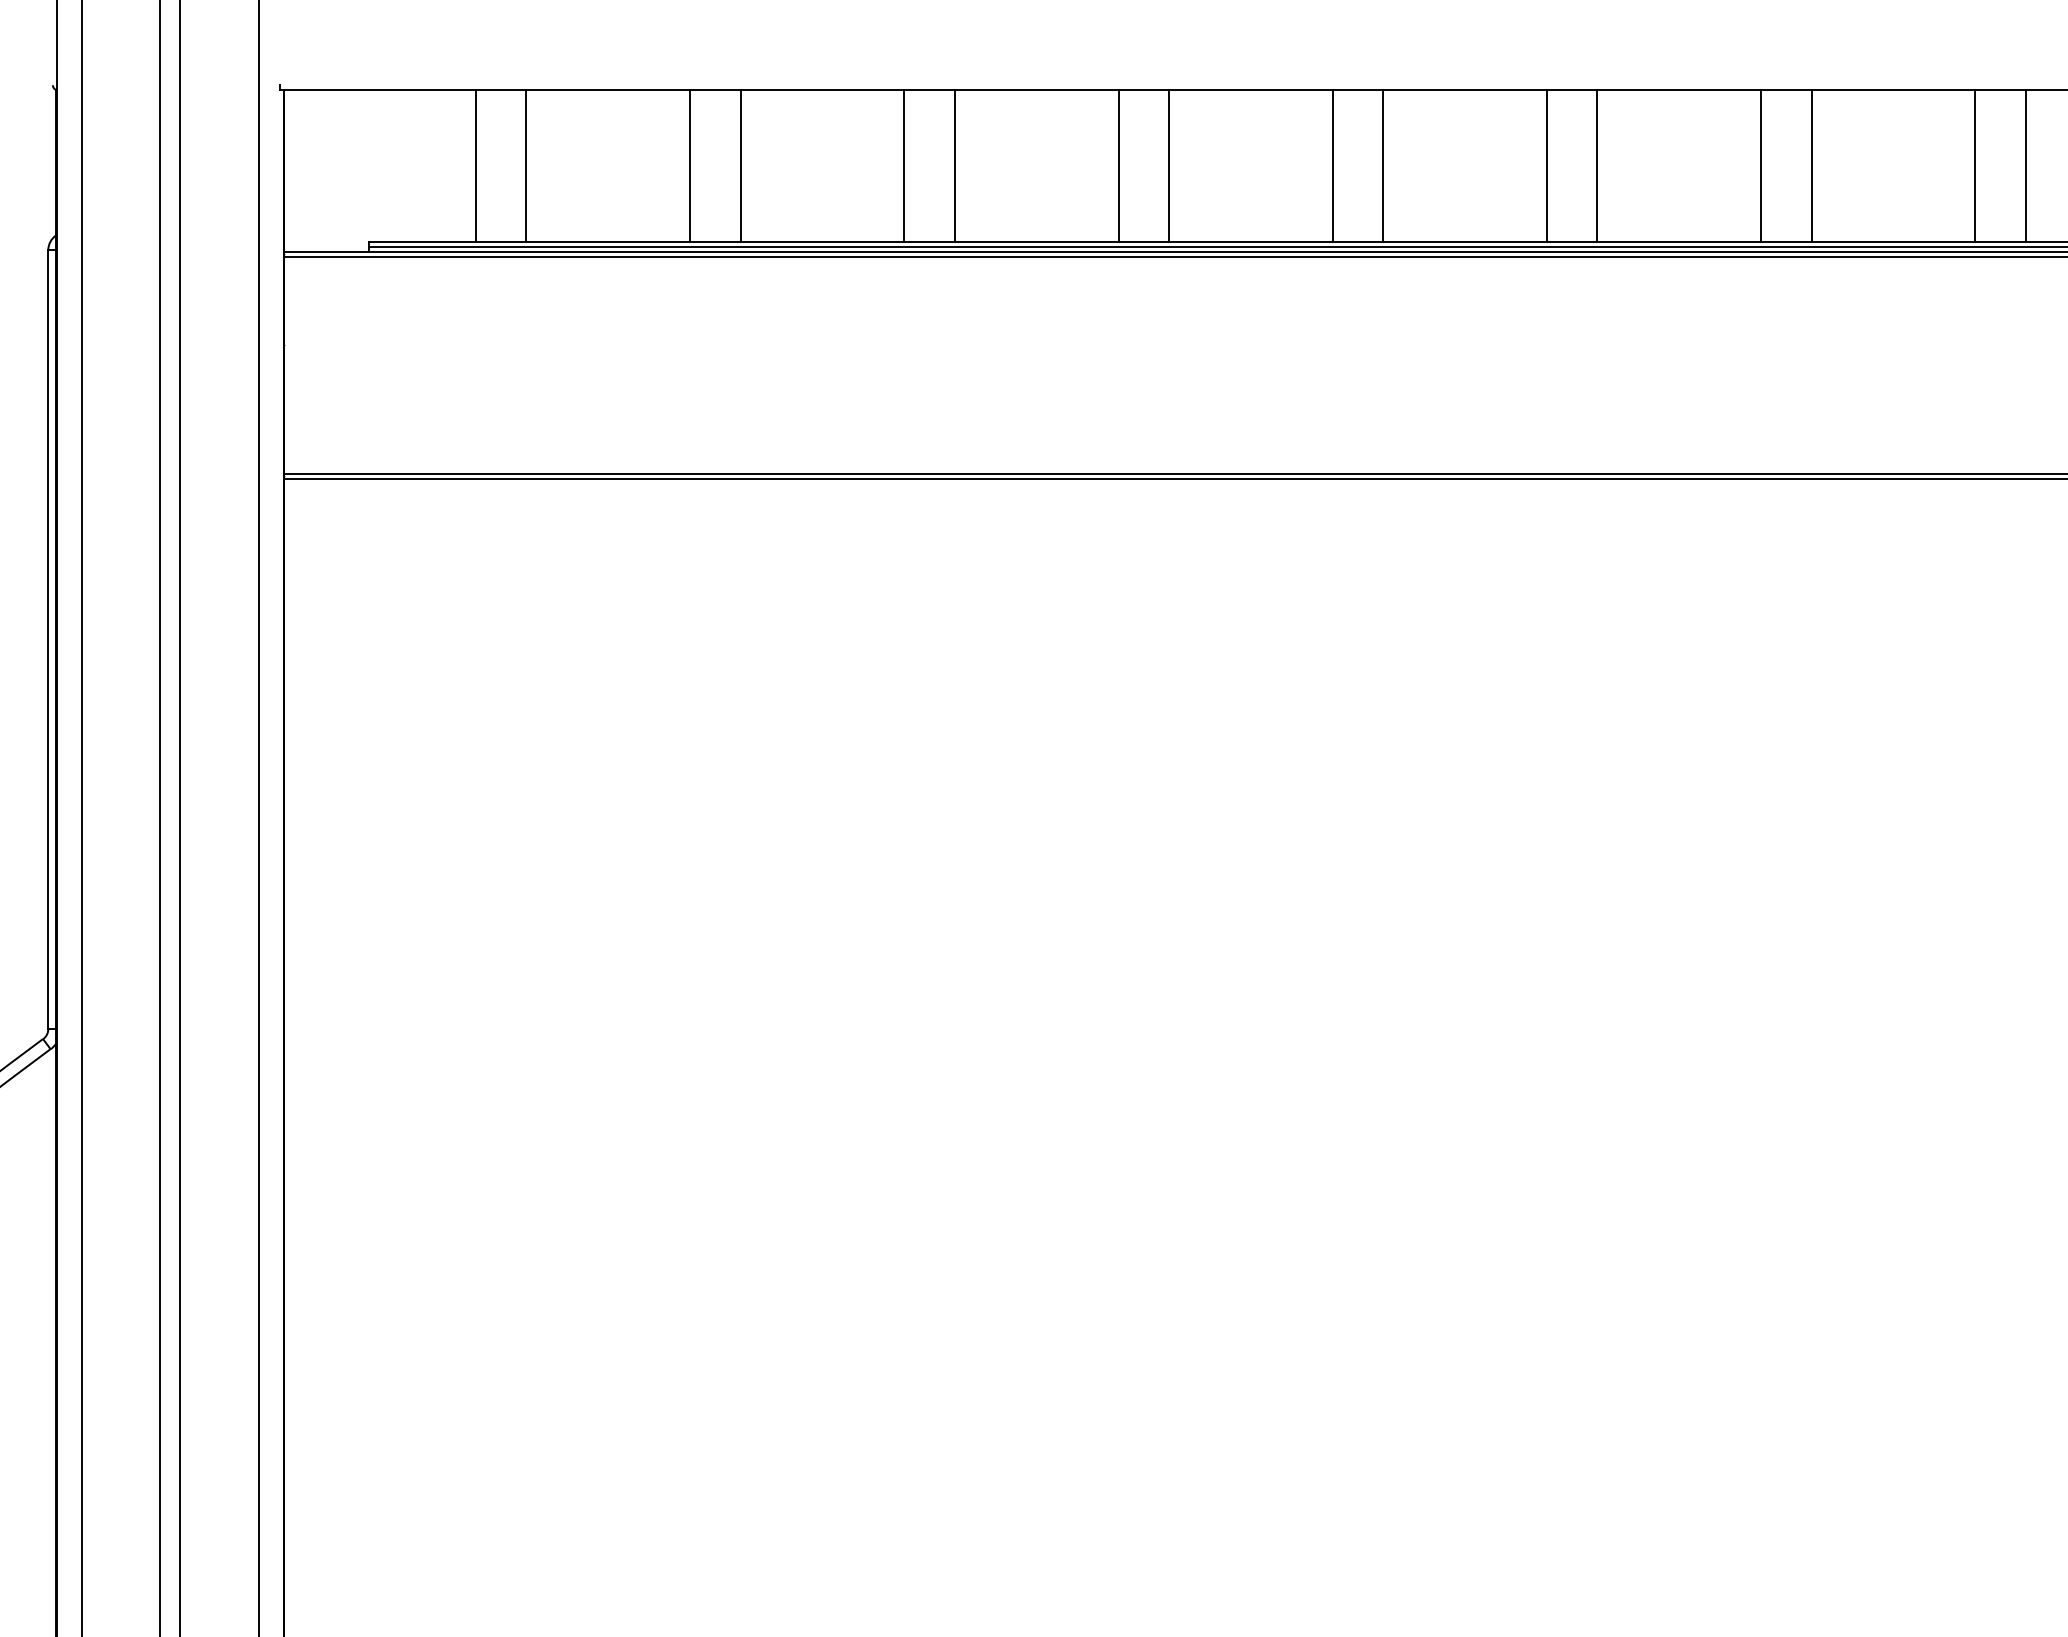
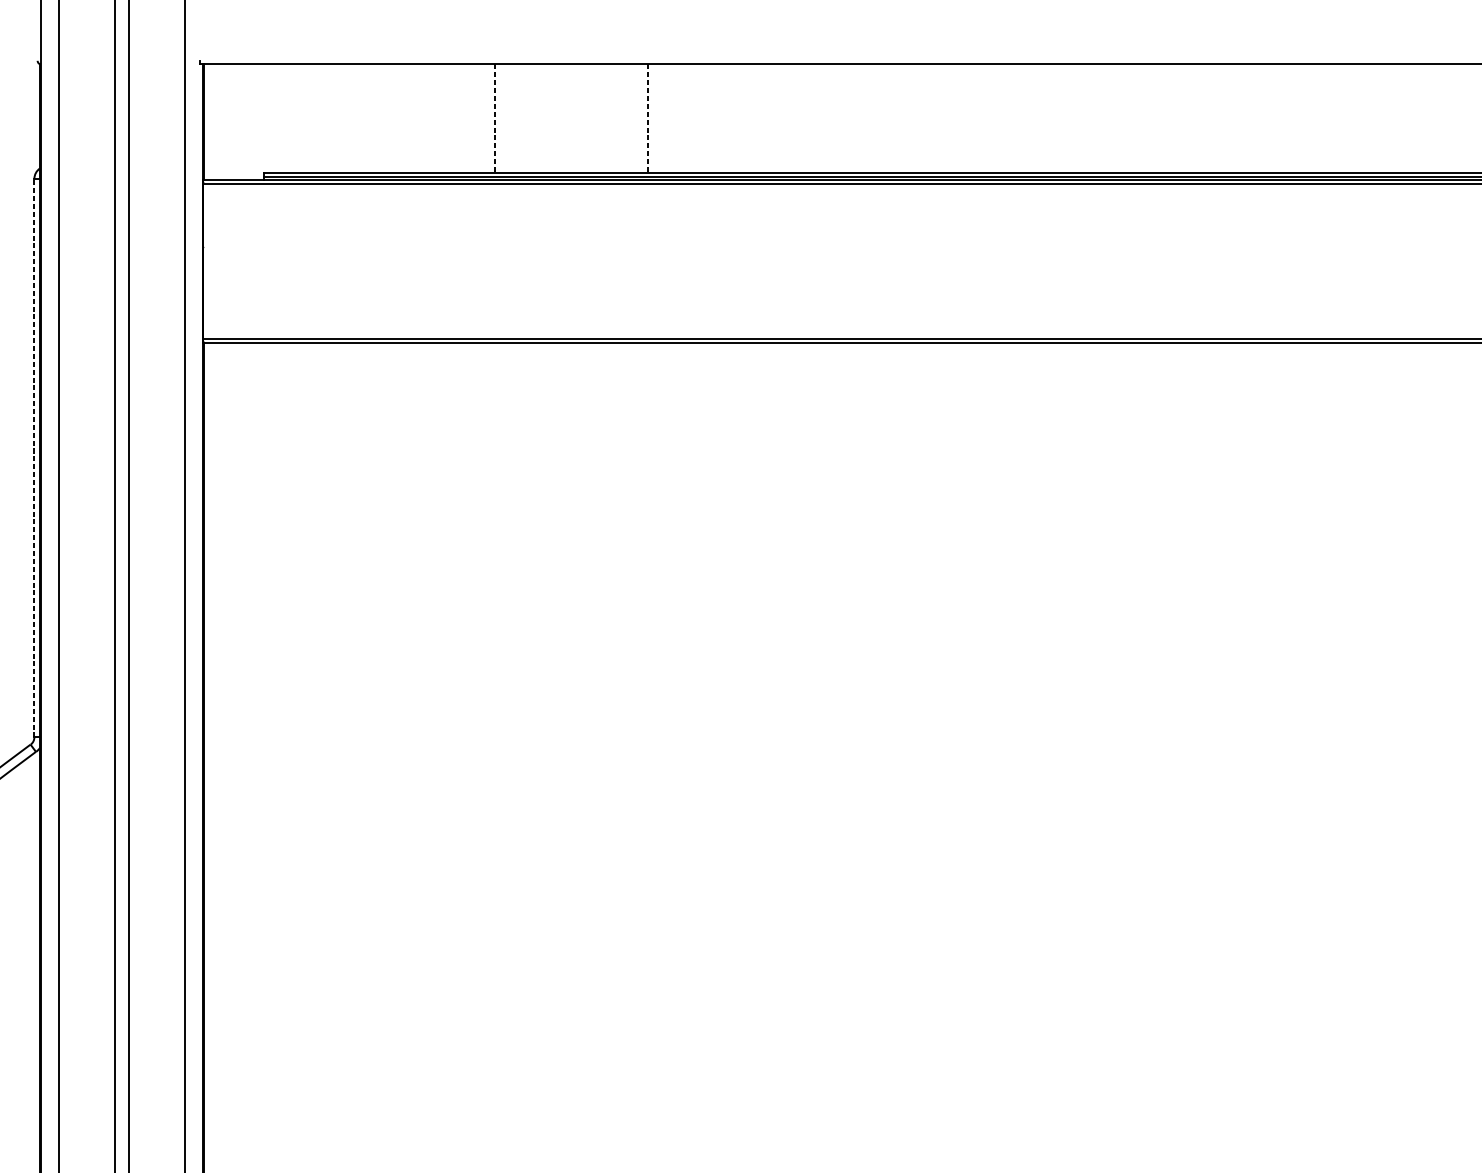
line: (476, 166) -> (341, 119), removed
line: (526, 166) -> (377, 119), removed
line: (690, 166) -> (494, 119), solid -> dashed
line: (740, 166) -> (530, 119), removed
line: (904, 166) -> (648, 119), solid -> dashed
line: (954, 166) -> (684, 119), removed
line: (1118, 166) -> (801, 119), removed
line: (1169, 166) -> (838, 119), removed
line: (1332, 166) -> (954, 119), removed
line: (1383, 166) -> (991, 119), removed
line: (1547, 166) -> (1109, 119), removed
line: (1597, 166) -> (1144, 119), removed
line: (1761, 166) -> (1262, 119), removed
line: (1811, 166) -> (1298, 119), removed
line: (1975, 166) -> (1415, 119), removed
line: (2025, 166) -> (1451, 119), removed
line: (48, 639) -> (34, 458), solid -> dashed

